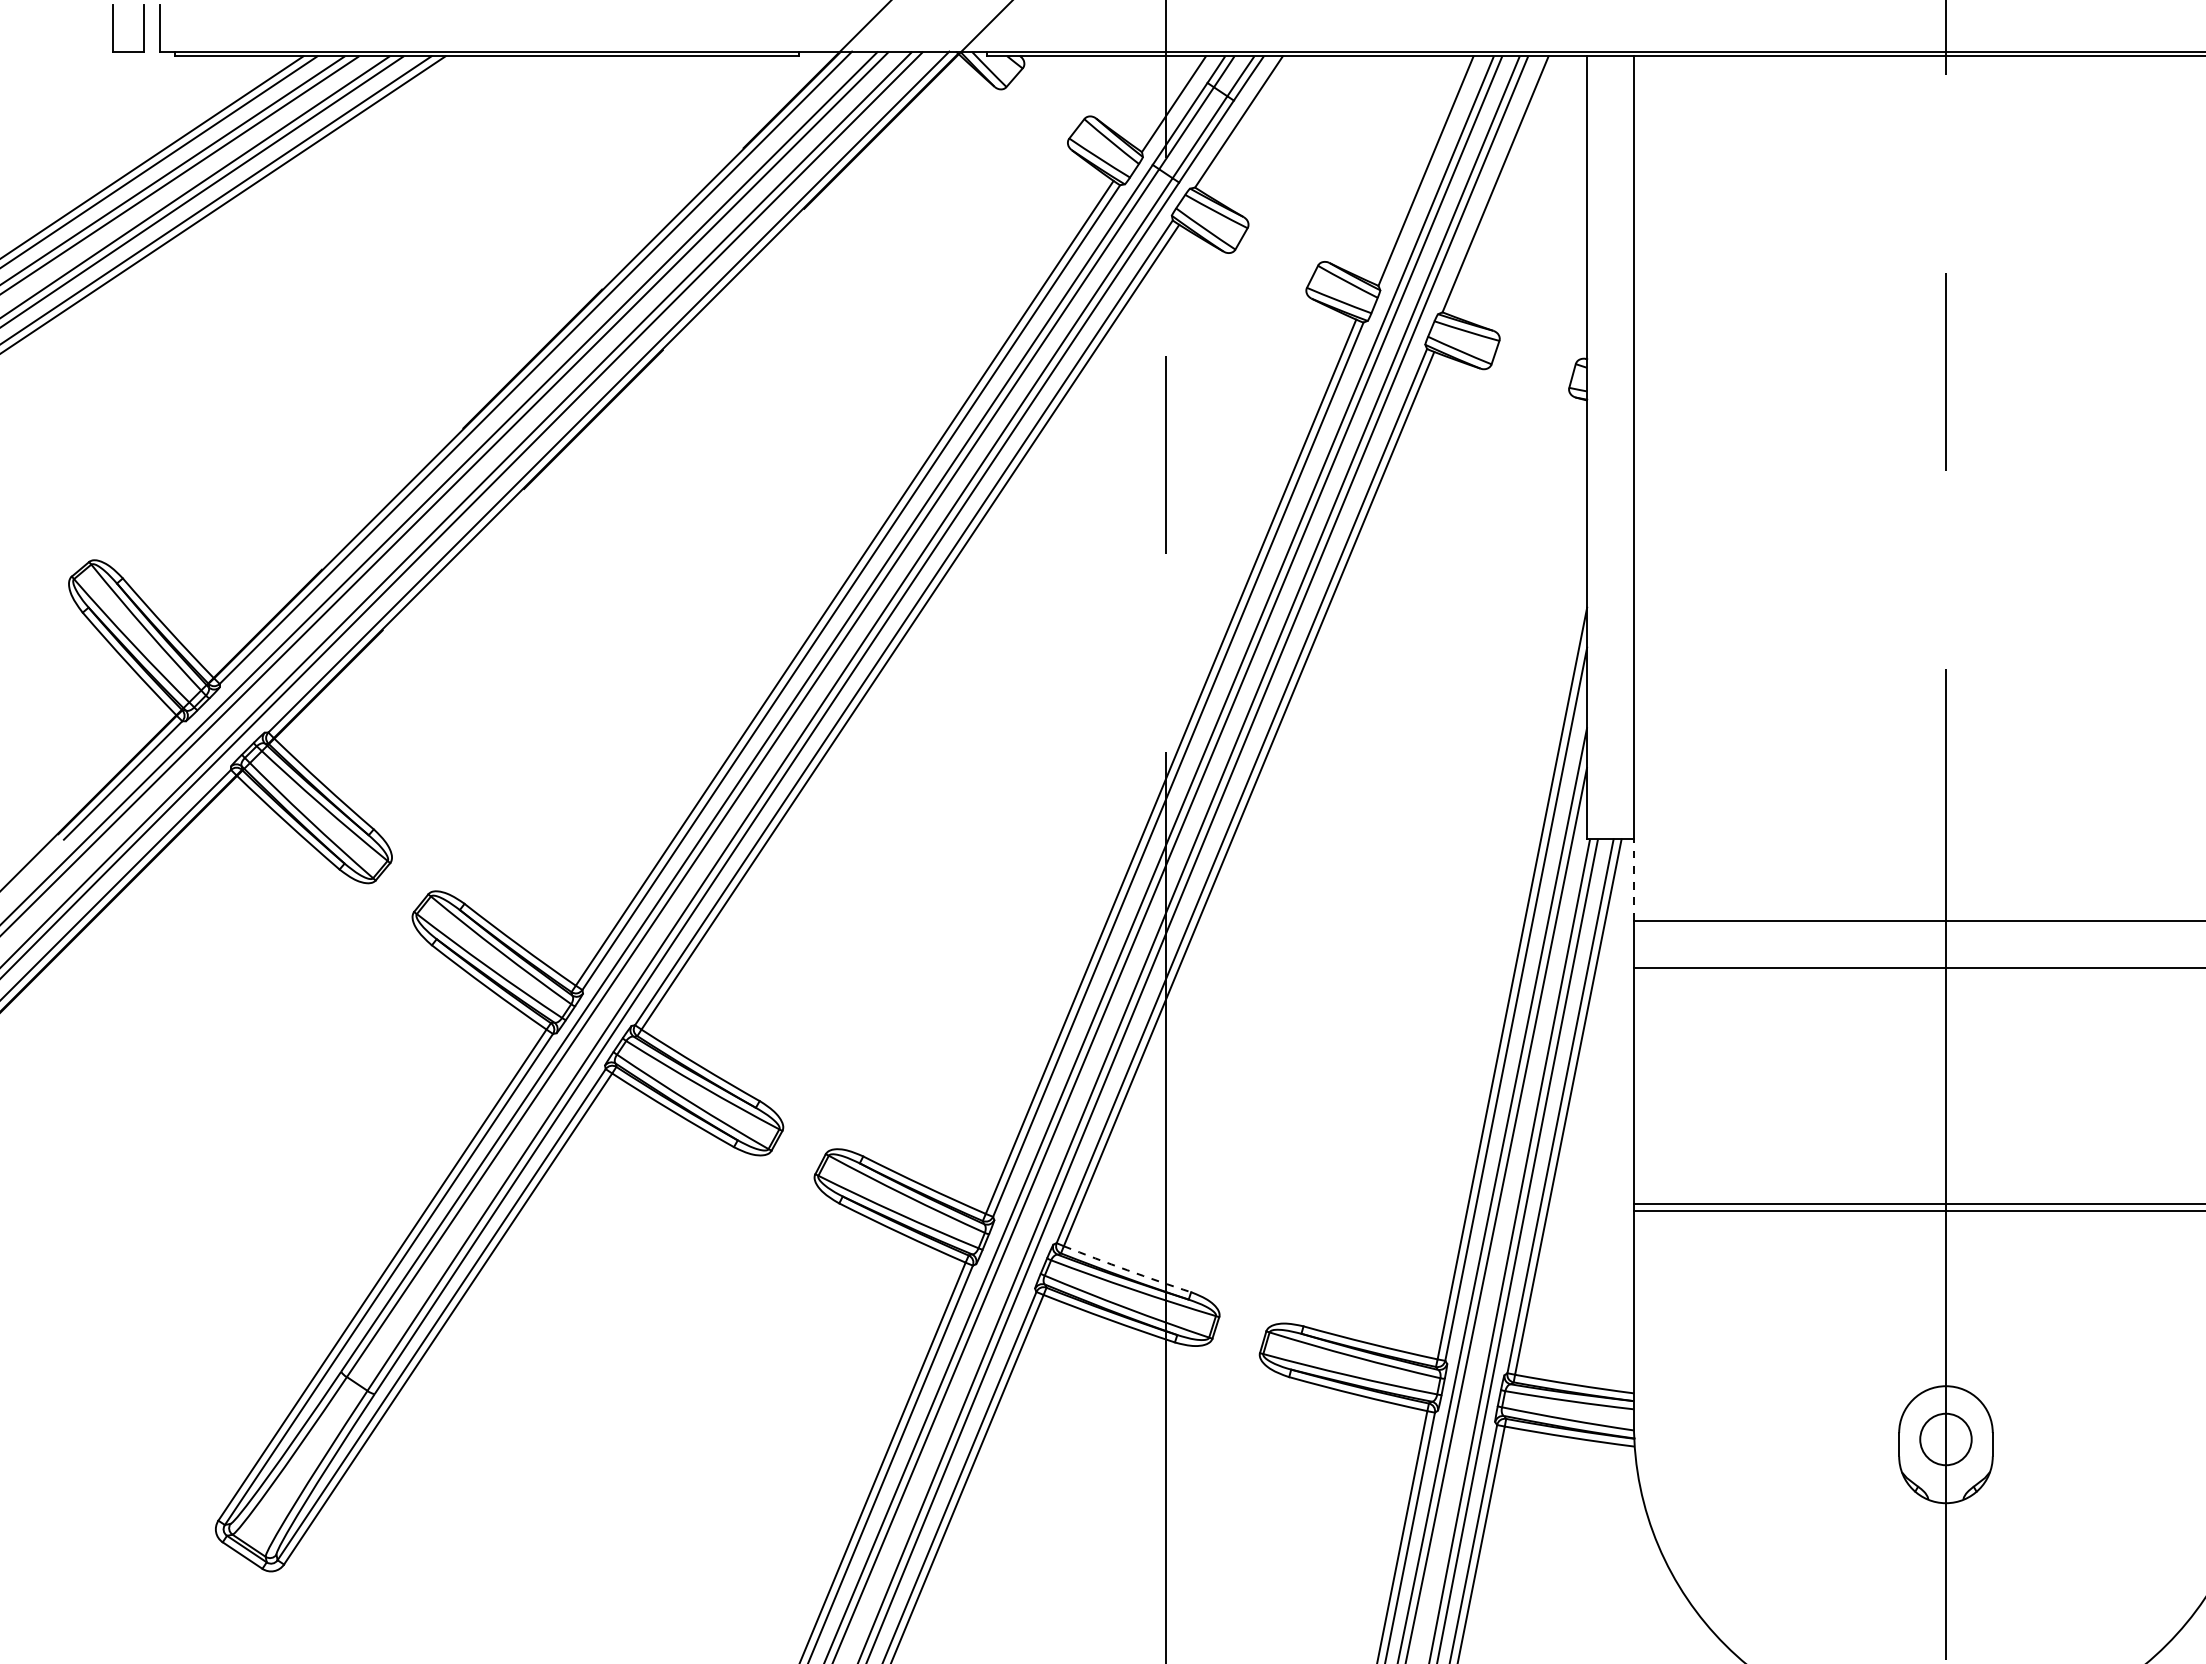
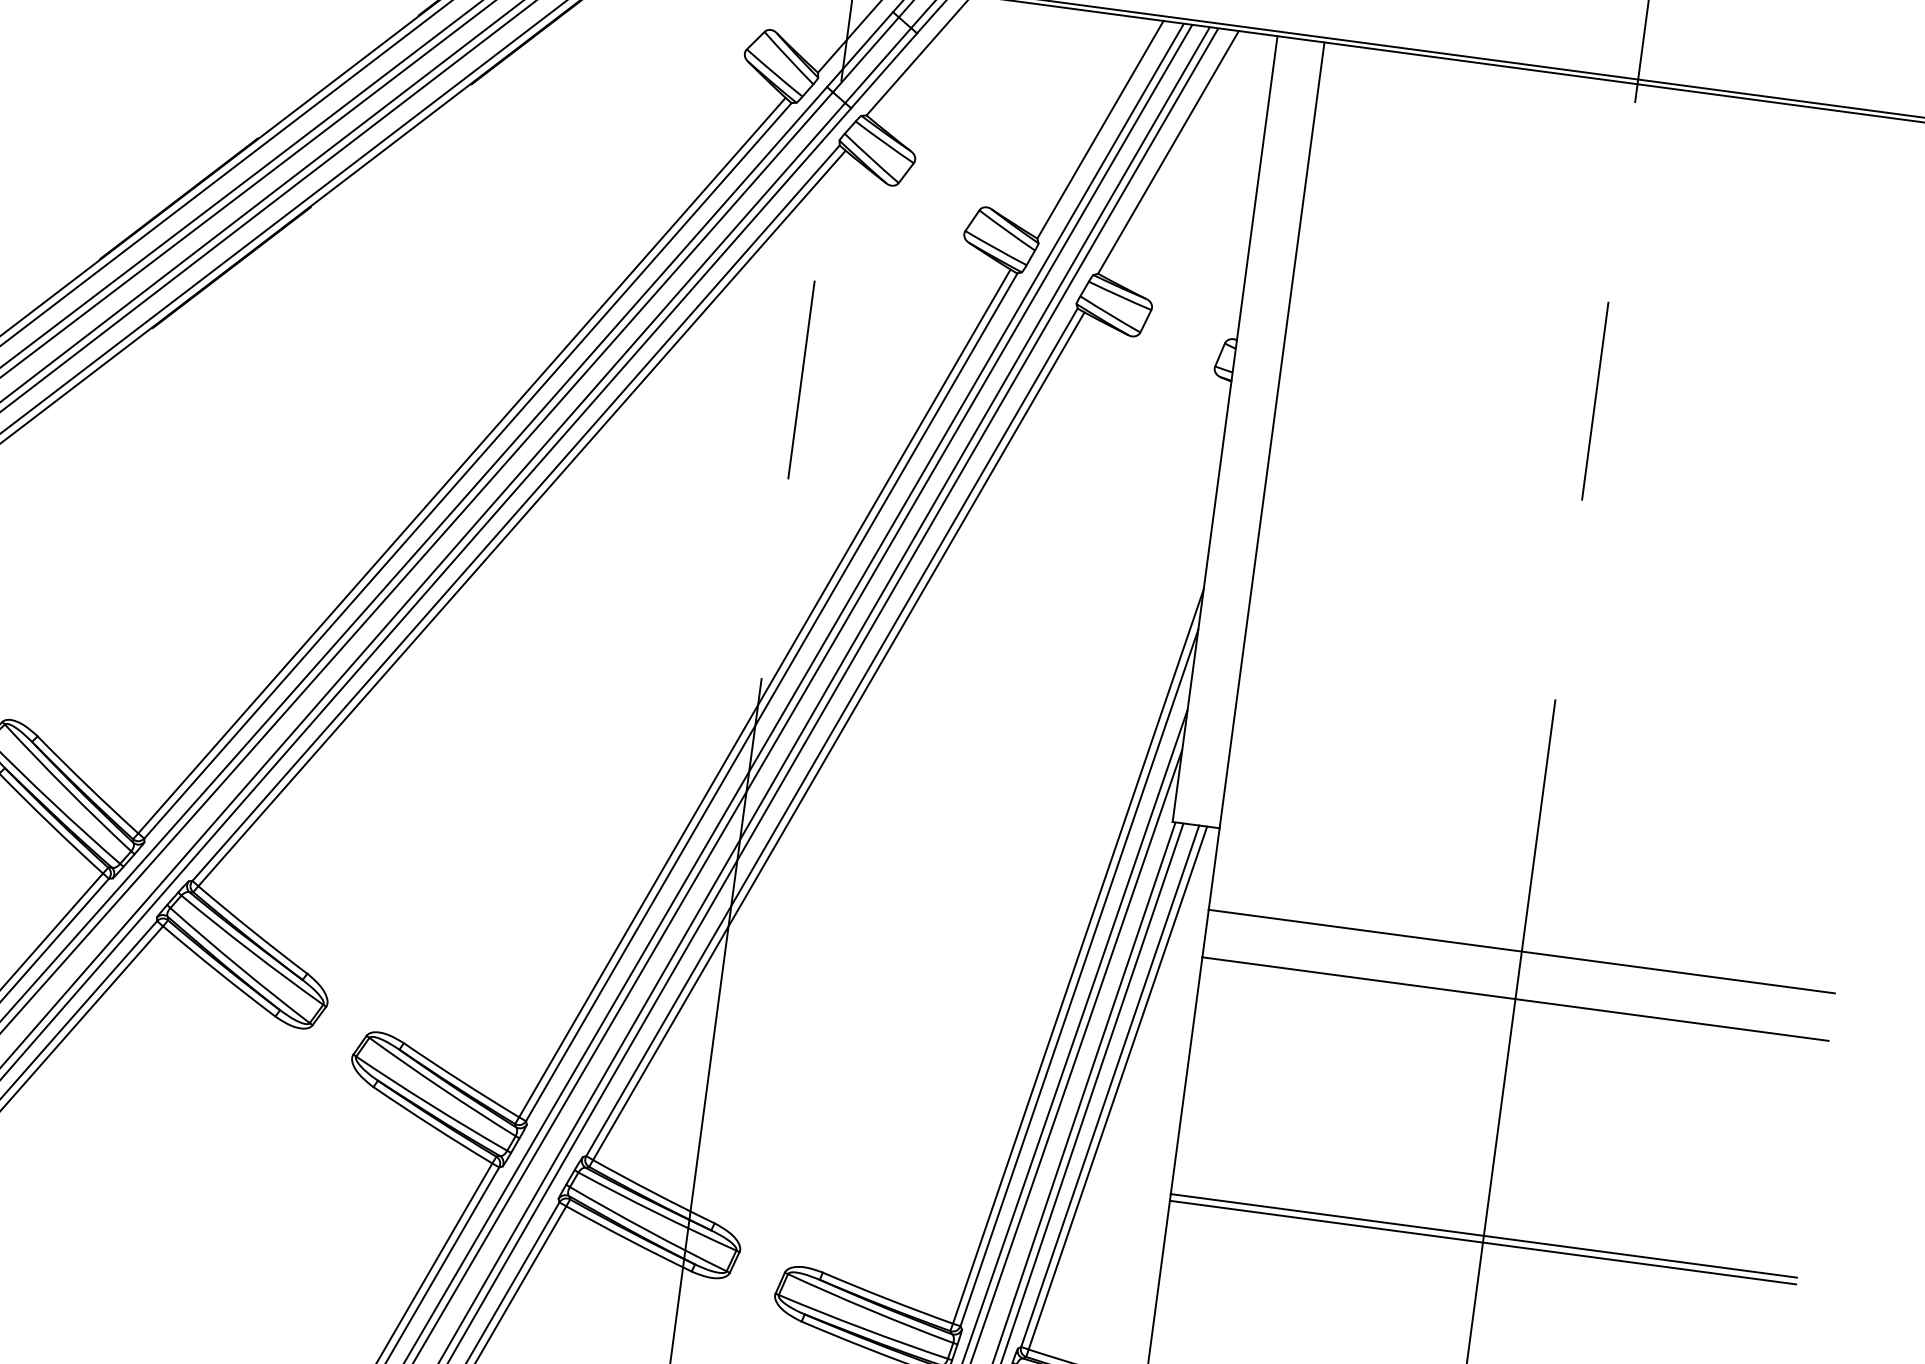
line: (1633, 880) -> (1213, 869), dashed -> solid
arc: (1127, 1270) -> (653, 1193), dashed -> solid

